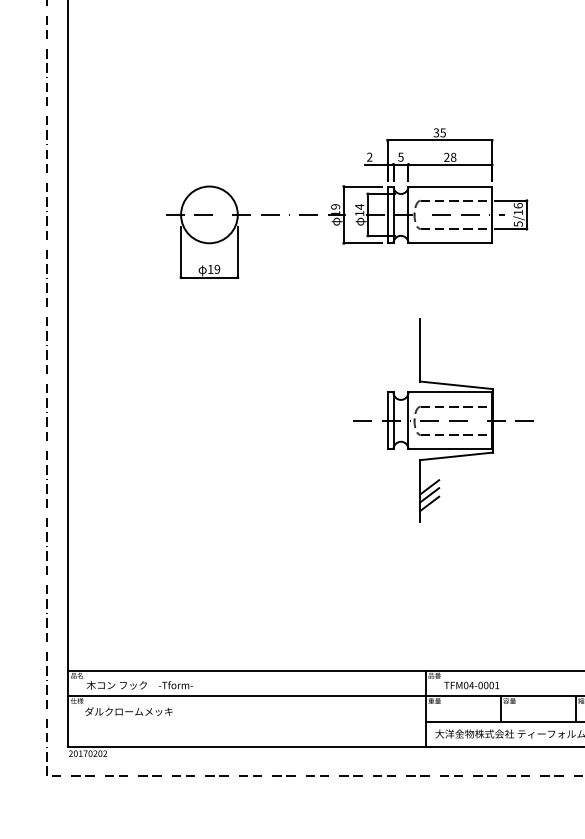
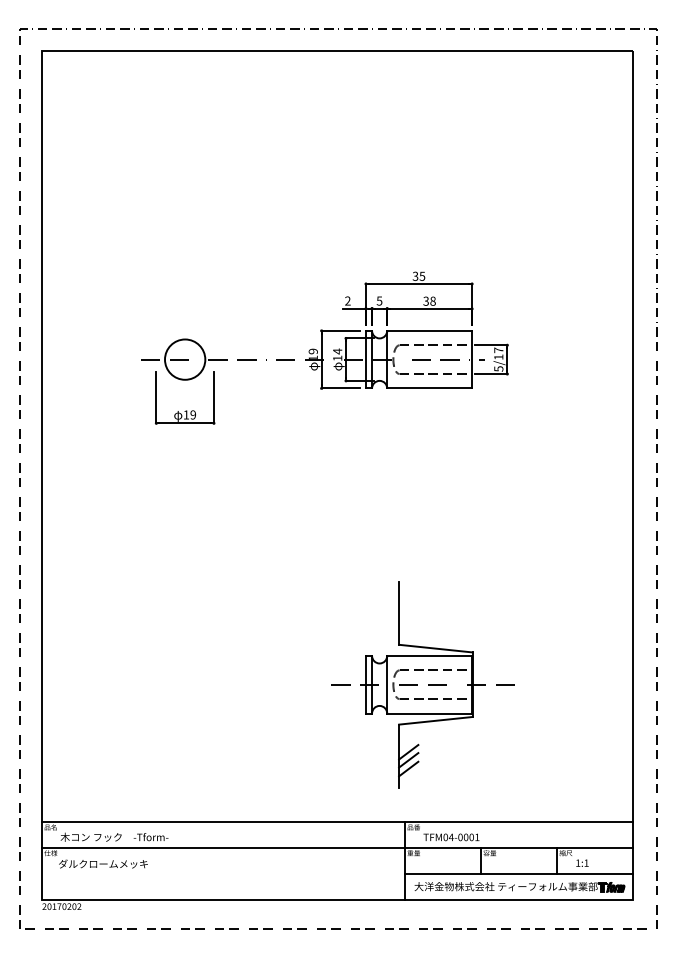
text: (446, 157) -> (425, 301), 28 -> 38
text: (518, 205) -> (498, 350), 5/16 -> 5/17
circle: (208, 214) -> (184, 359), size x0.7
part: (443, 420) -> (422, 684), moved

